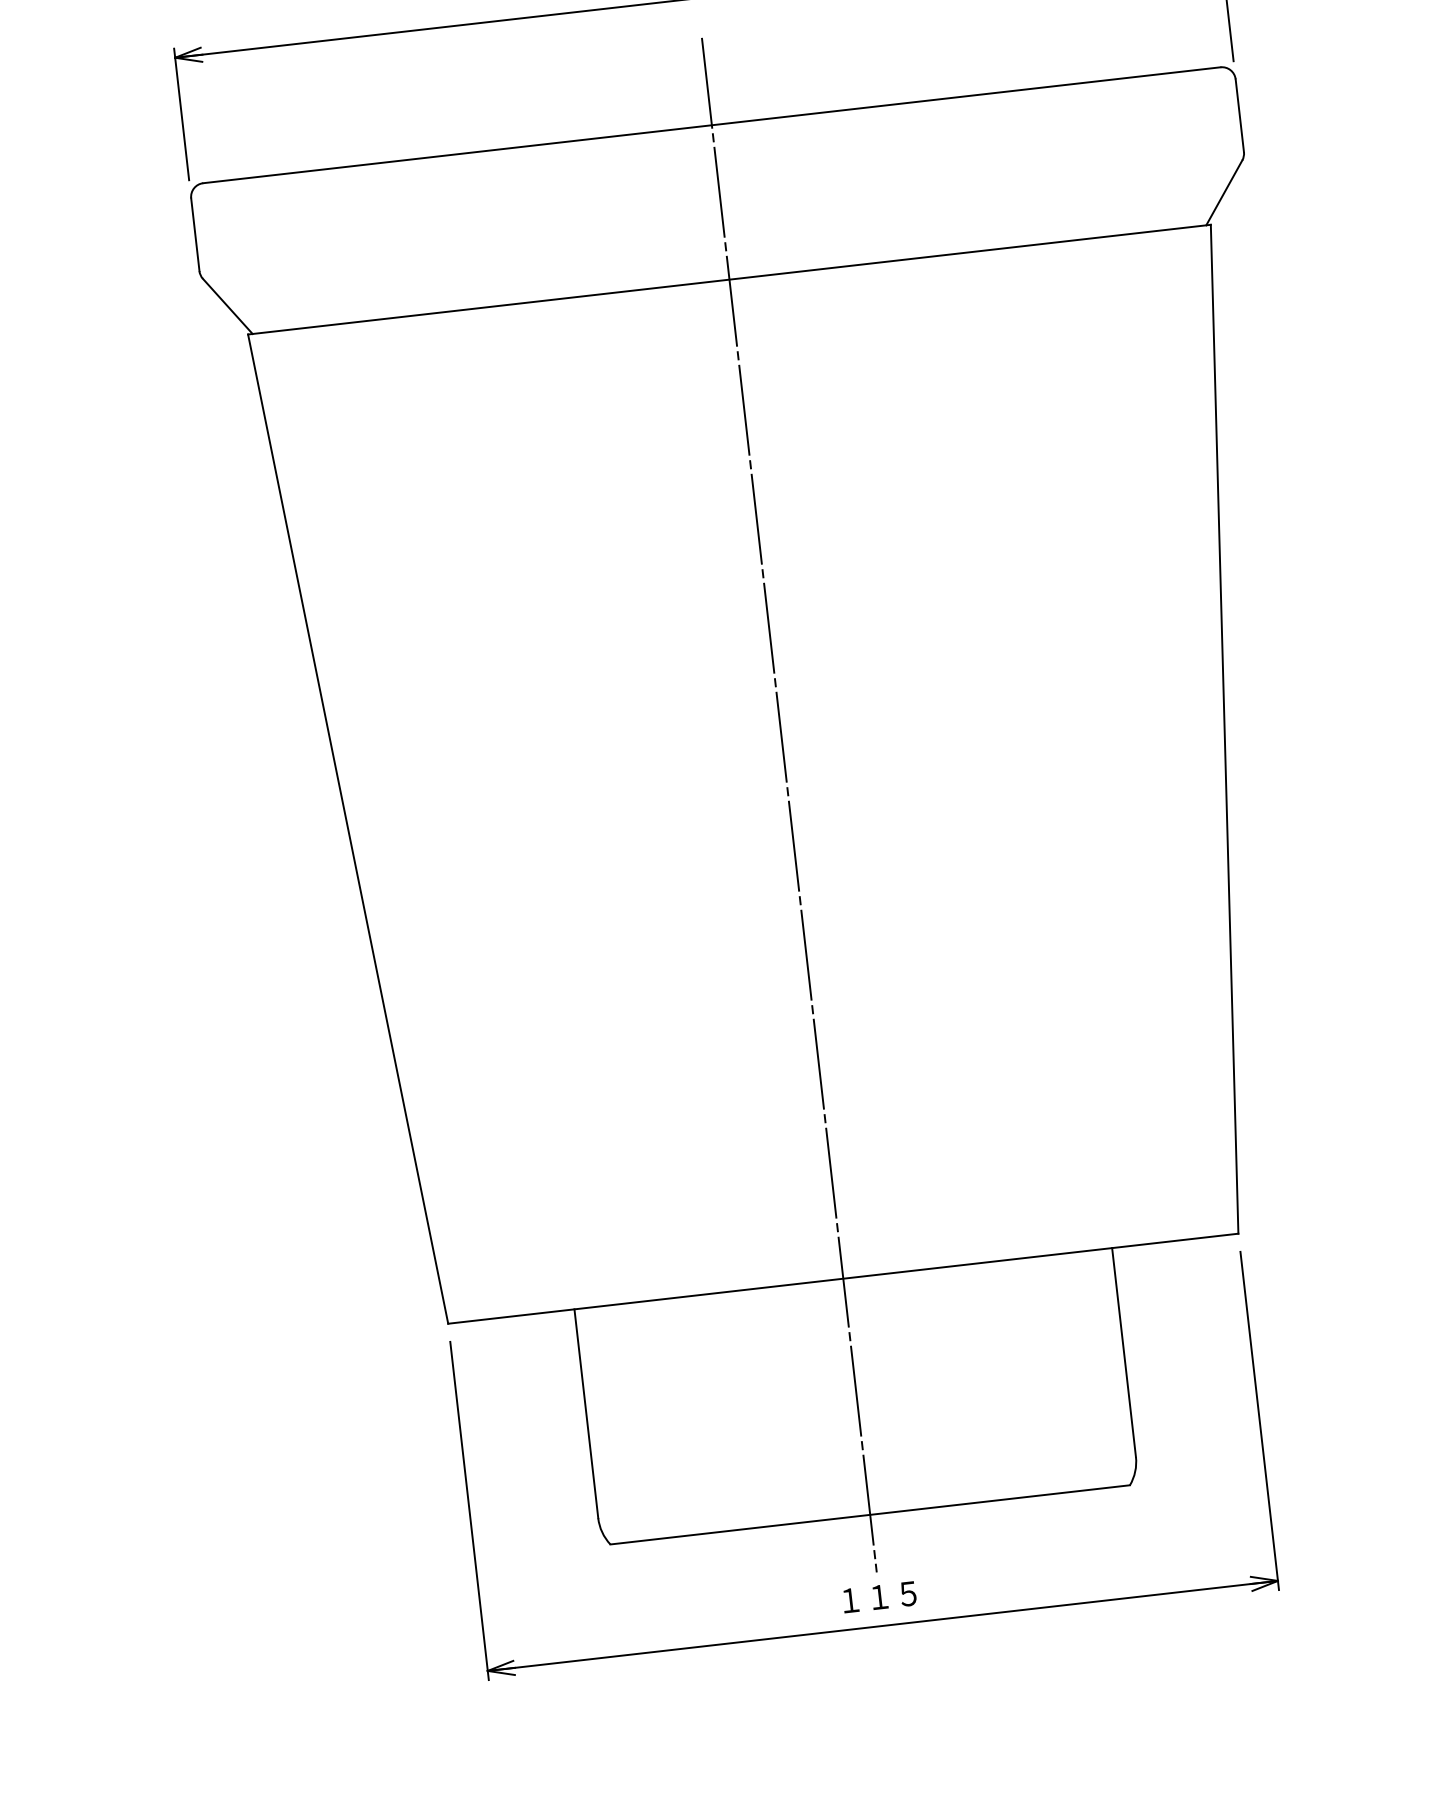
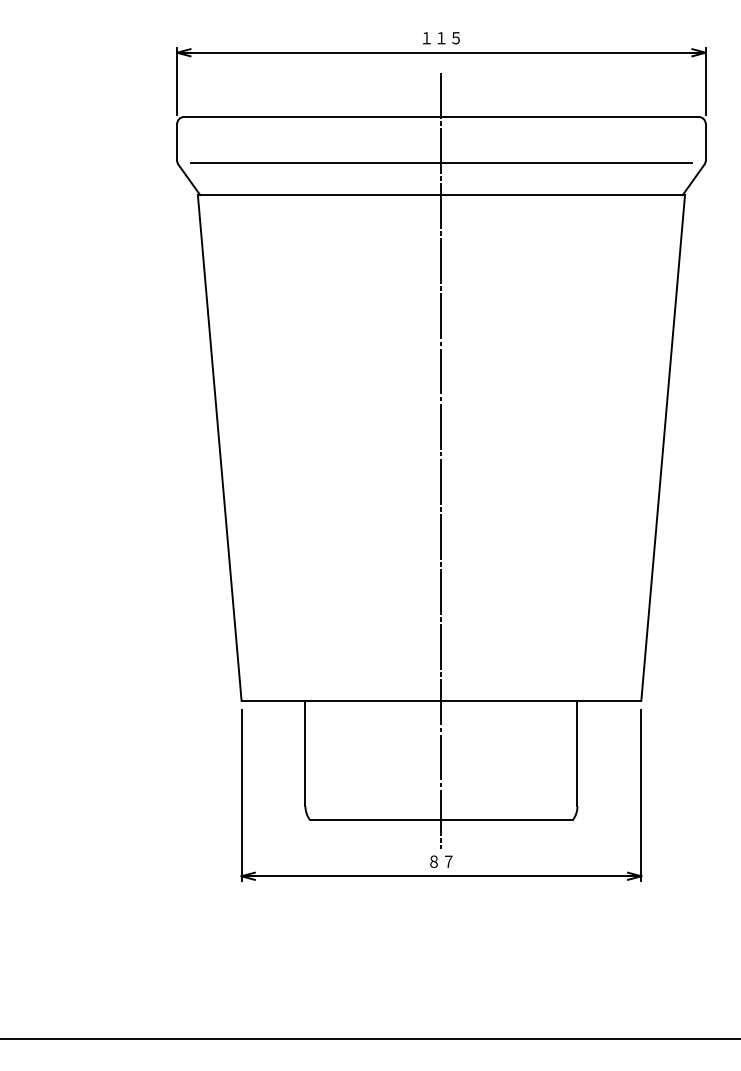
line: (720, 215) -> (440, 162), added
text: (879, 1596) -> (441, 861), １１５ -> ８７

